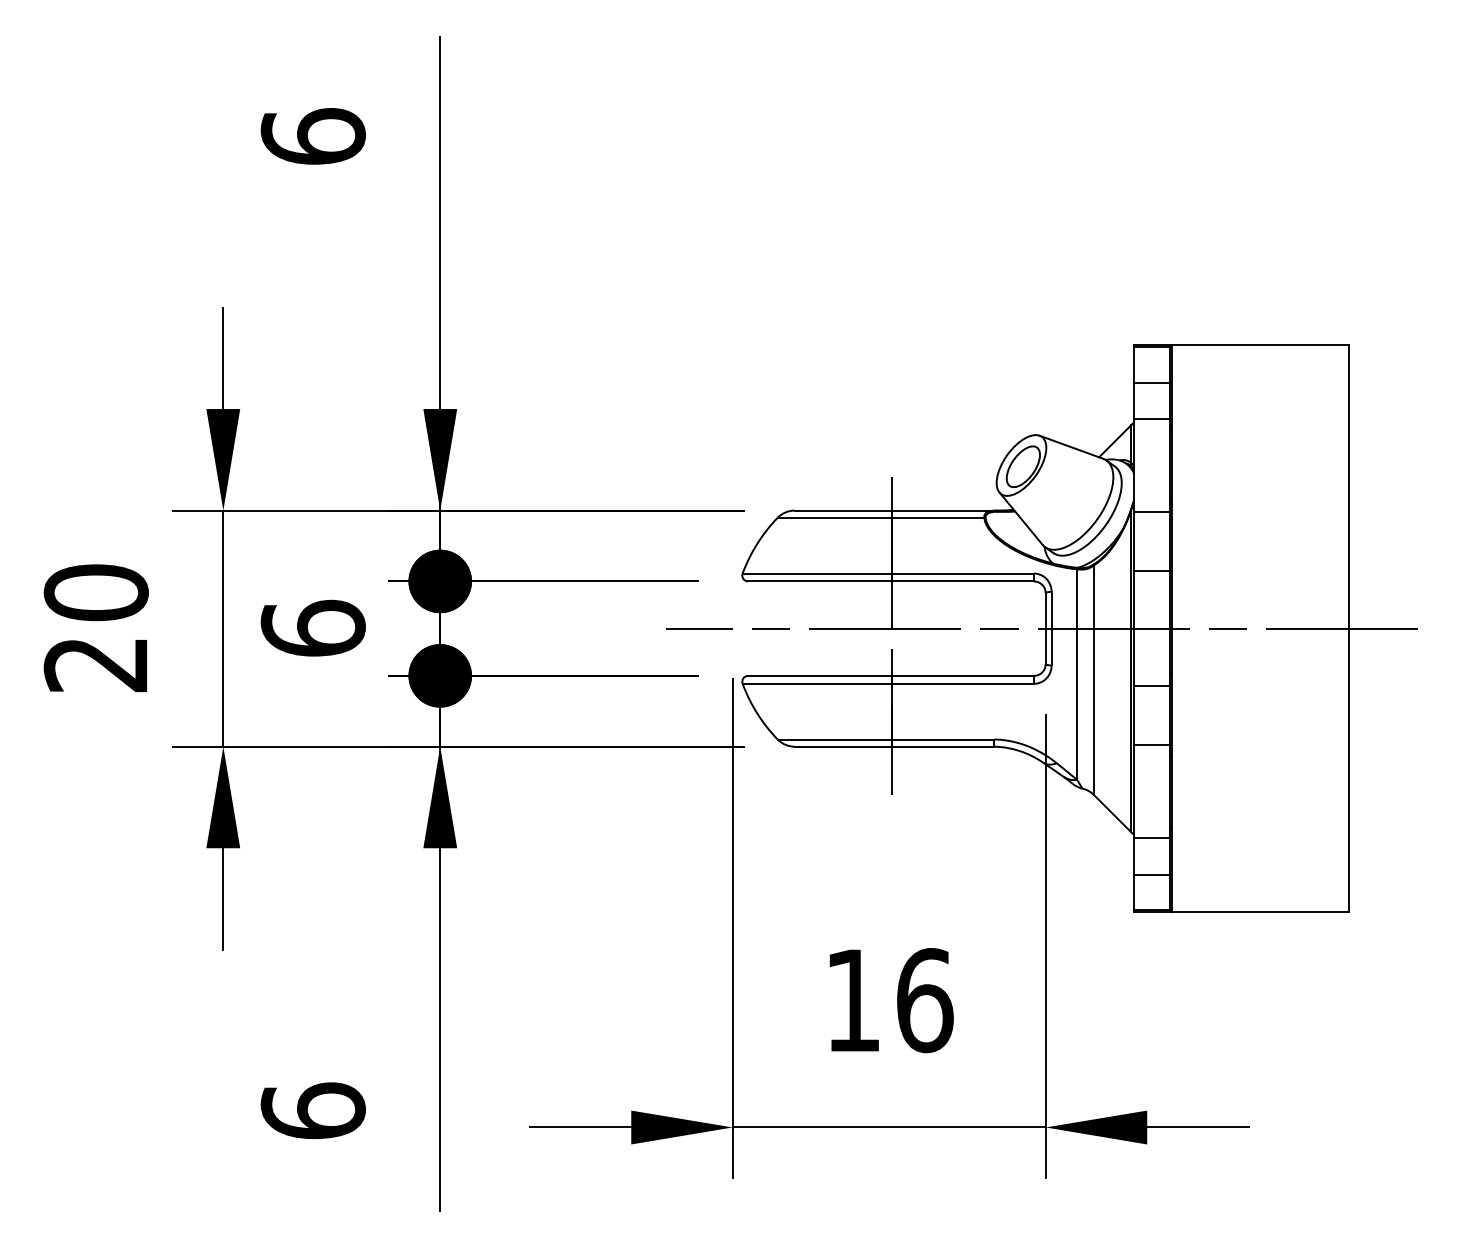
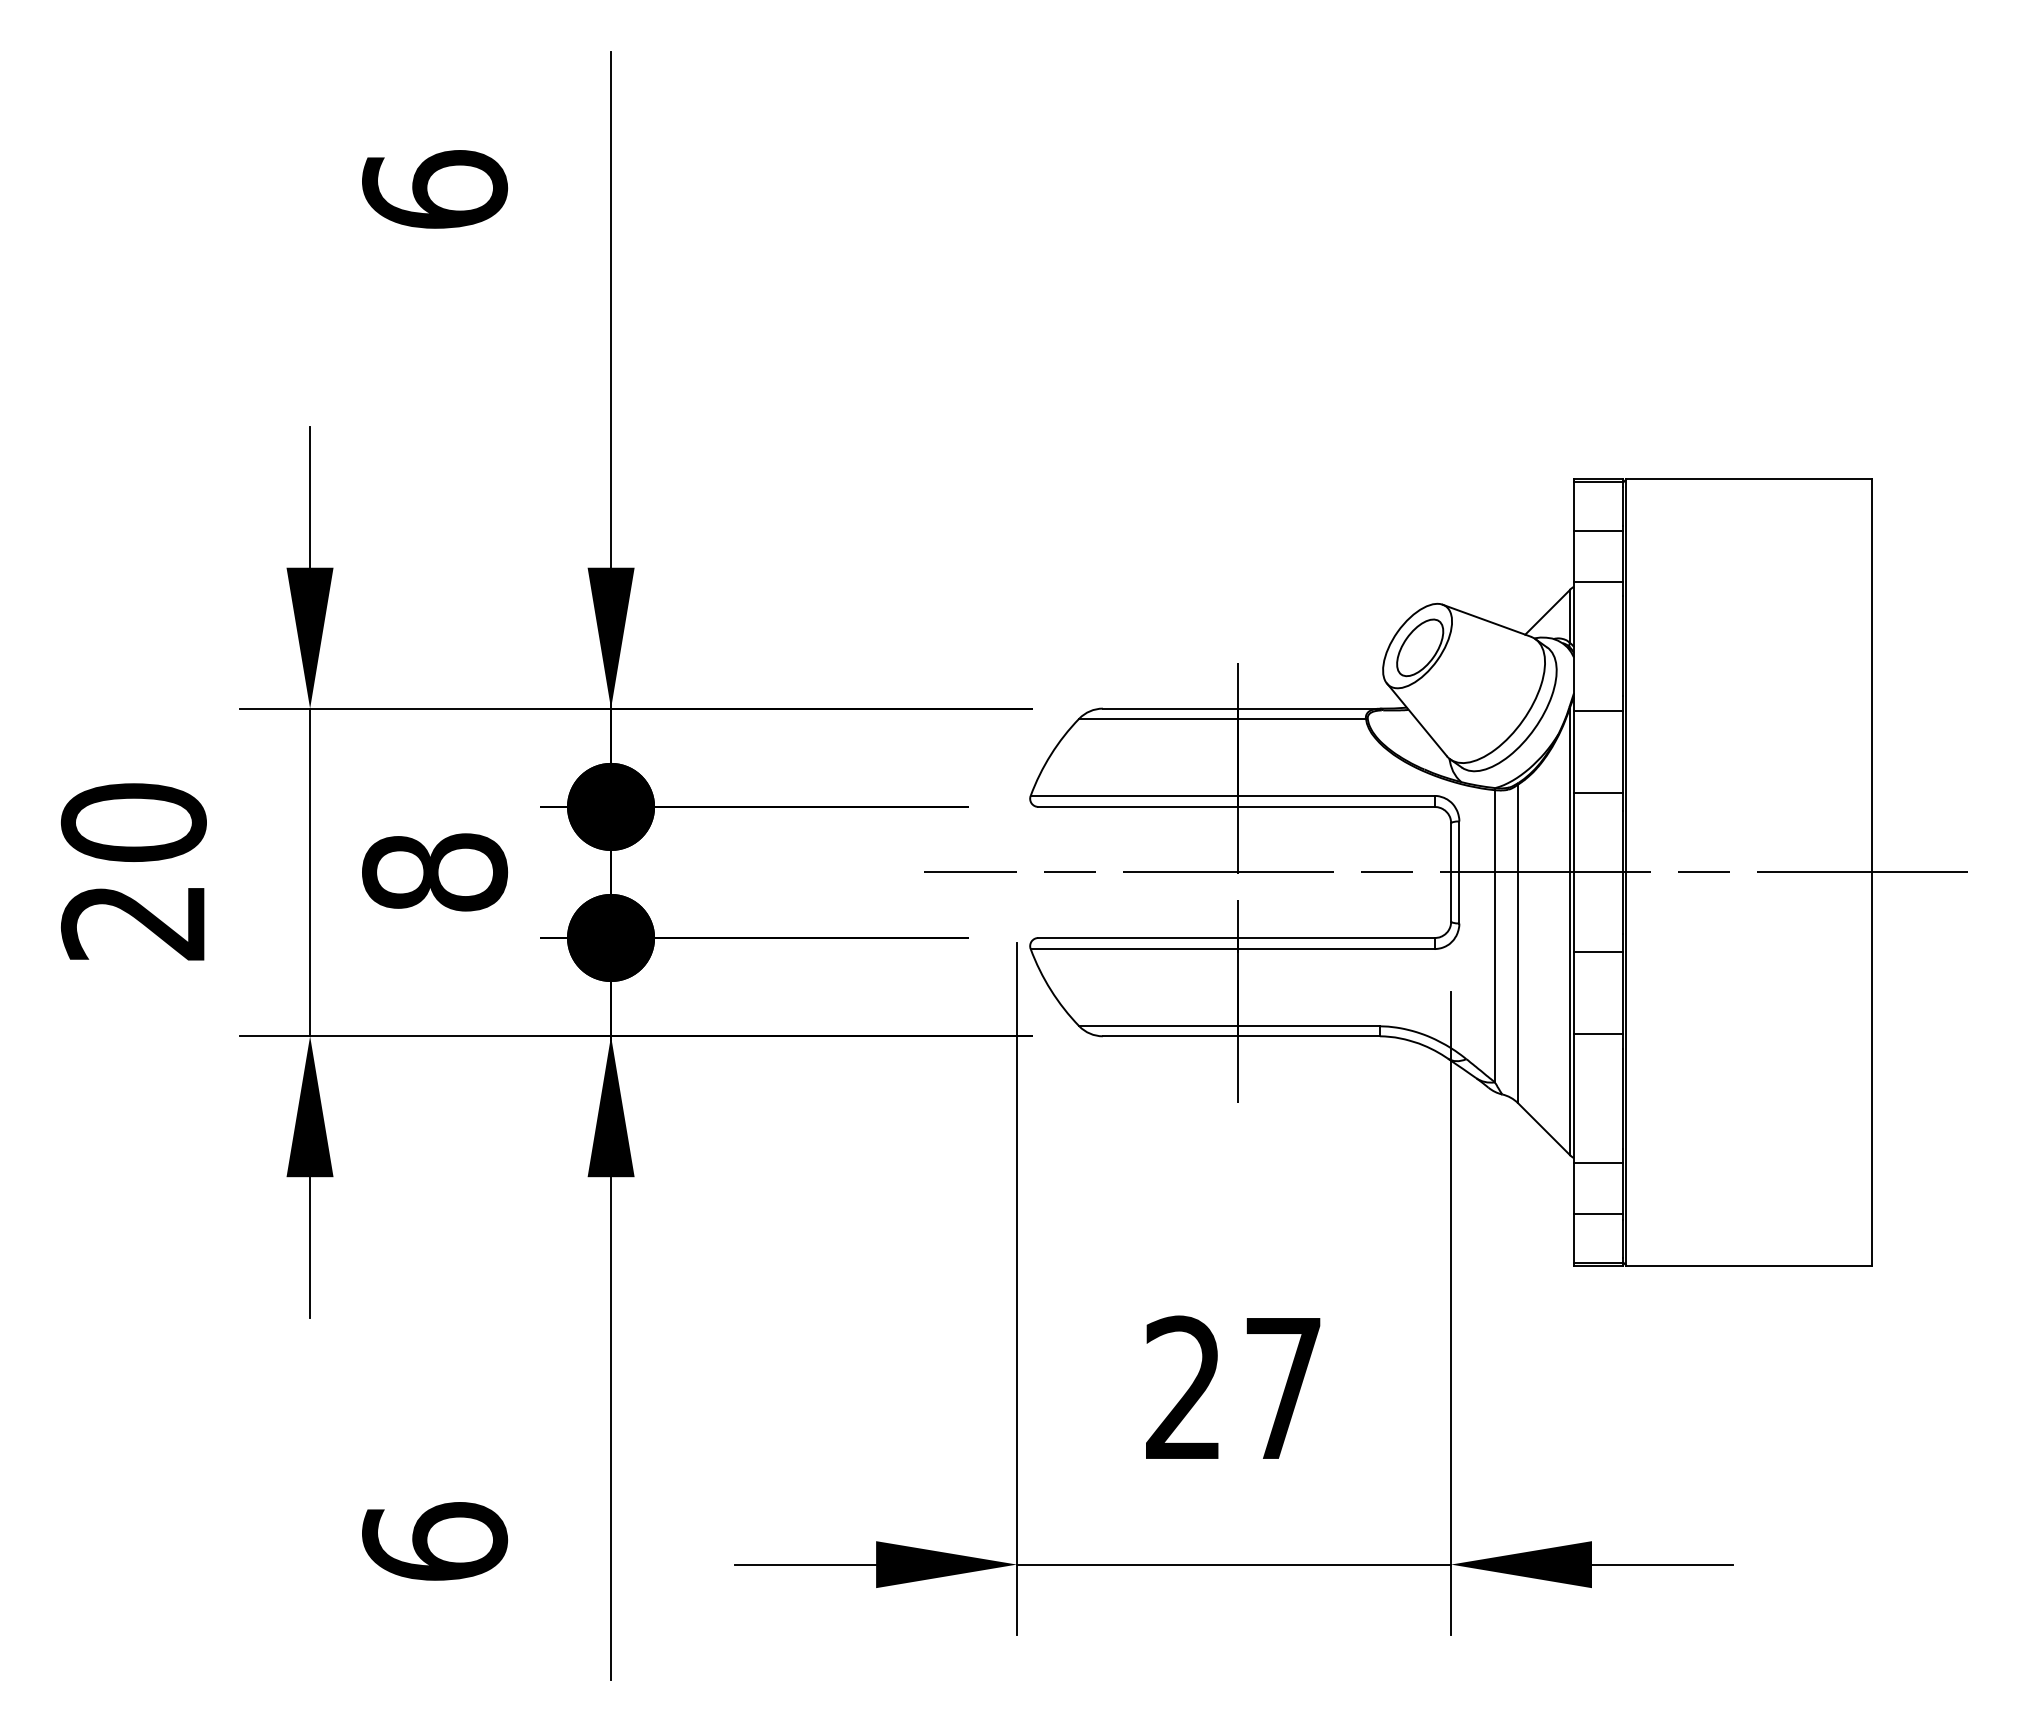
text: (312, 627) -> (434, 871), 6 -> 8
text: (889, 1000) -> (1234, 1388), 16 -> 27

